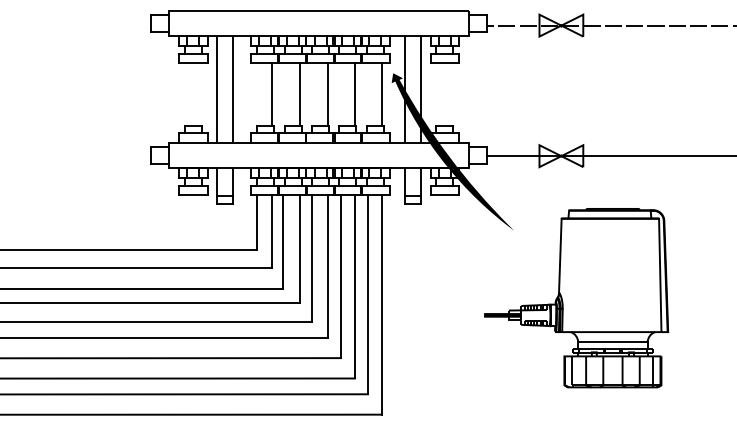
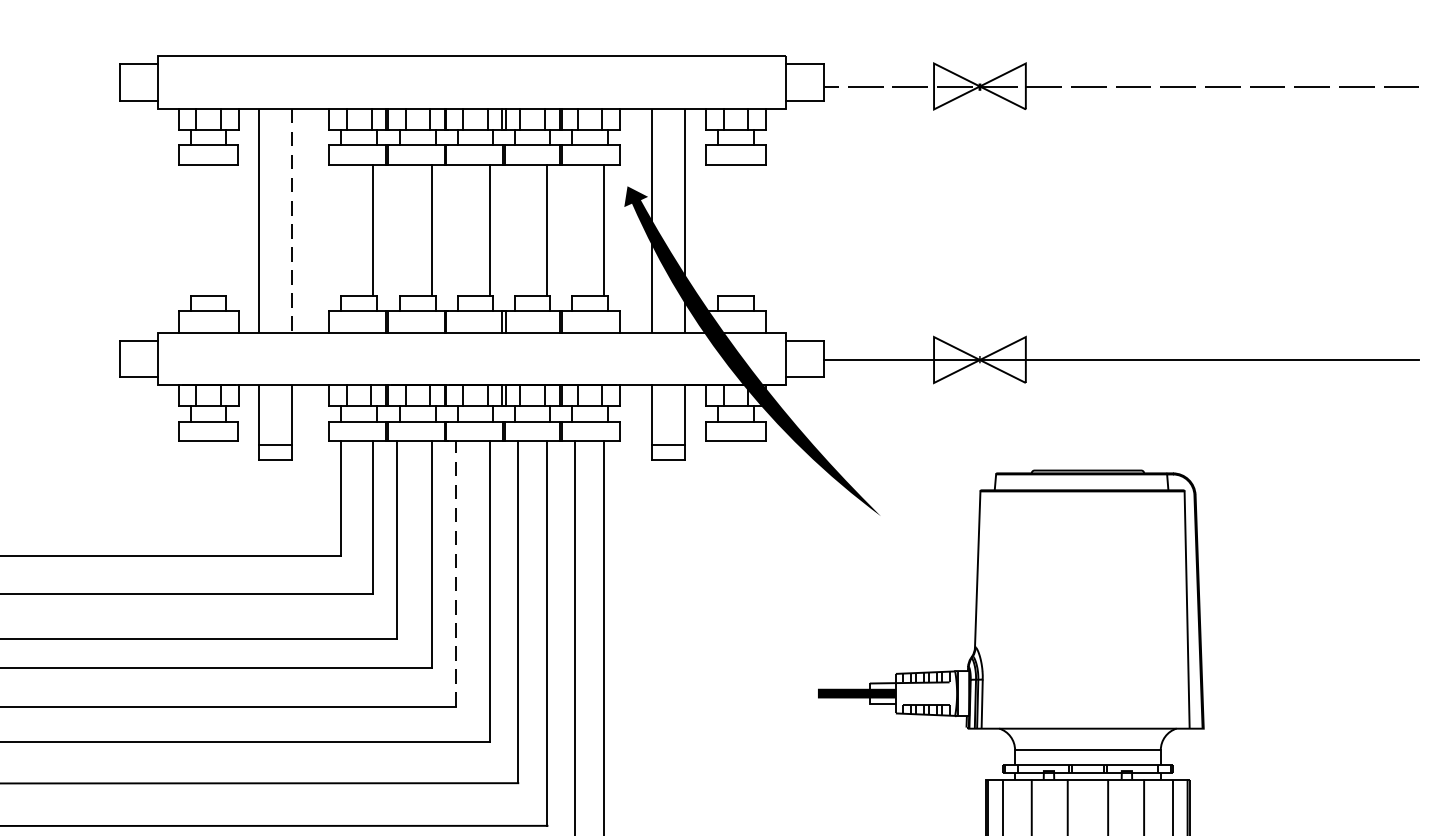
line: (233, 90) -> (292, 222), solid -> dashed
line: (311, 257) -> (456, 572), solid -> dashed

